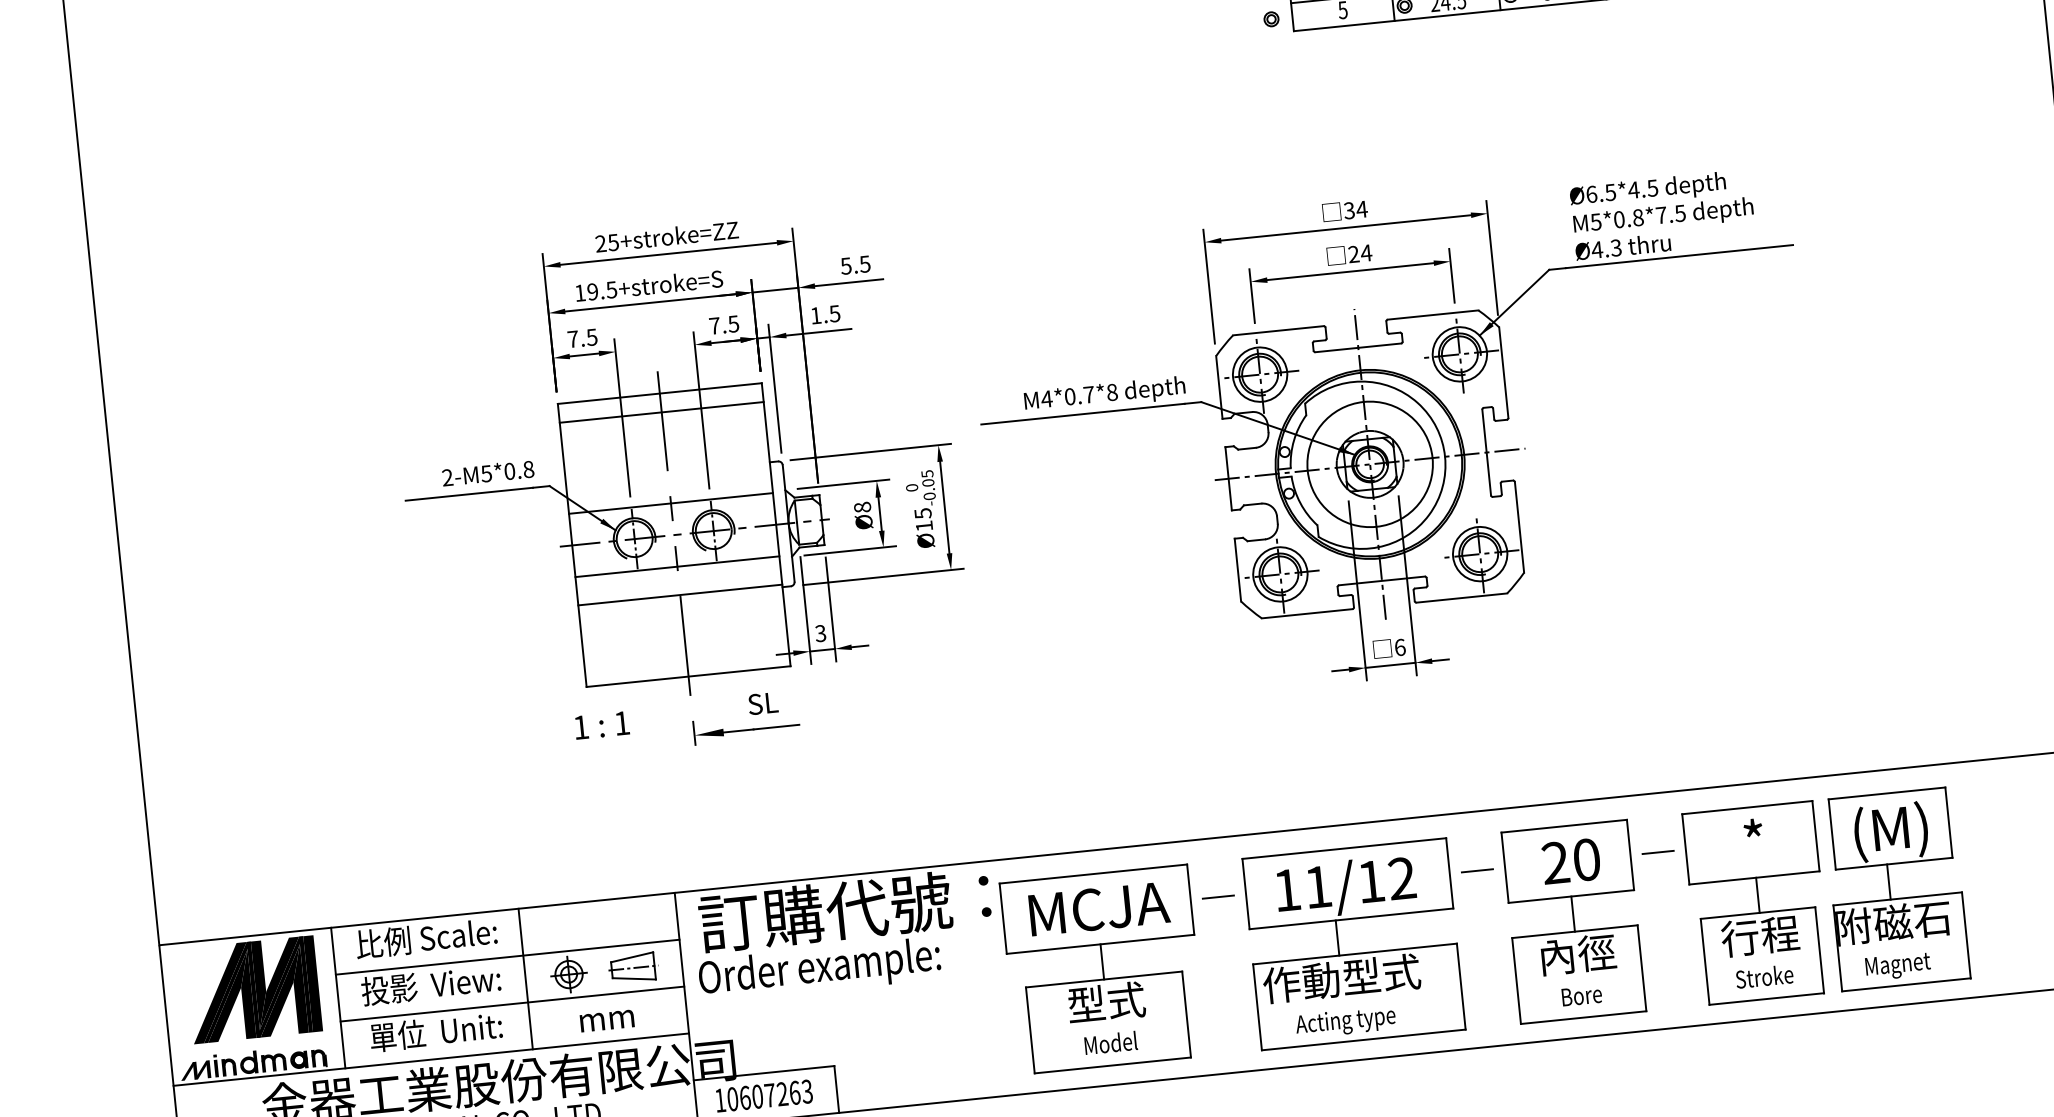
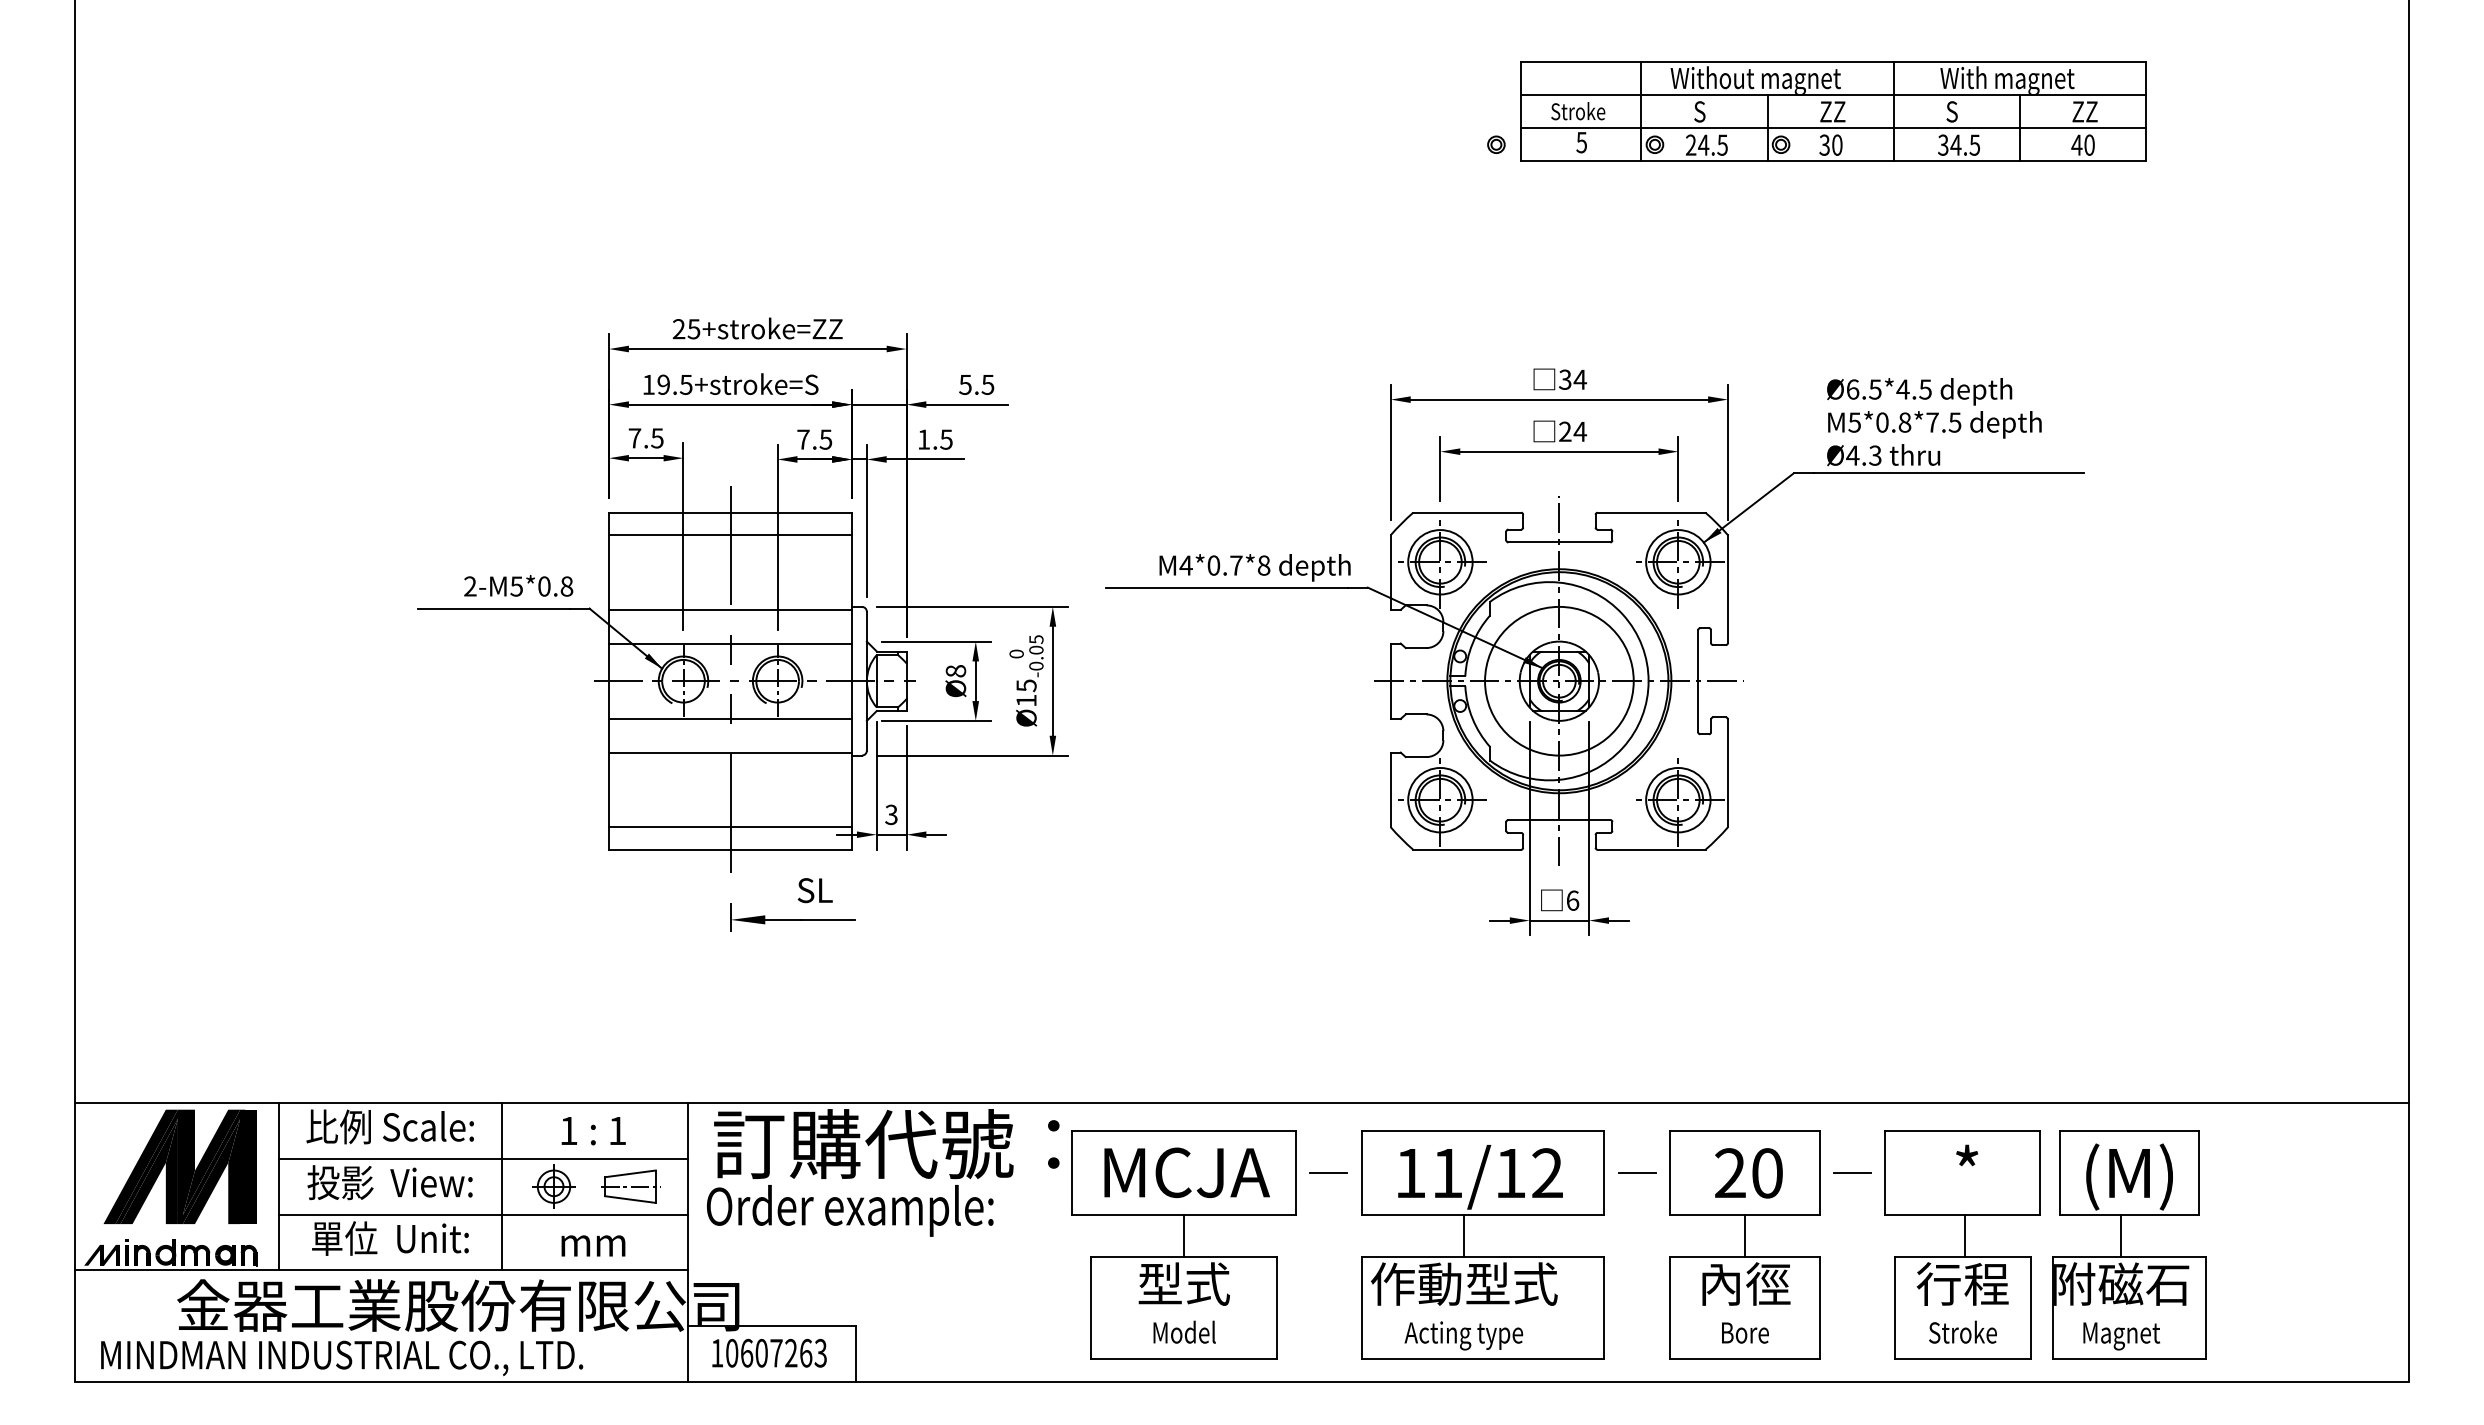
line: (668, 474) -> (730, 609), added
line: (686, 657) -> (730, 827), added
text: (601, 725) -> (593, 1131), moved

